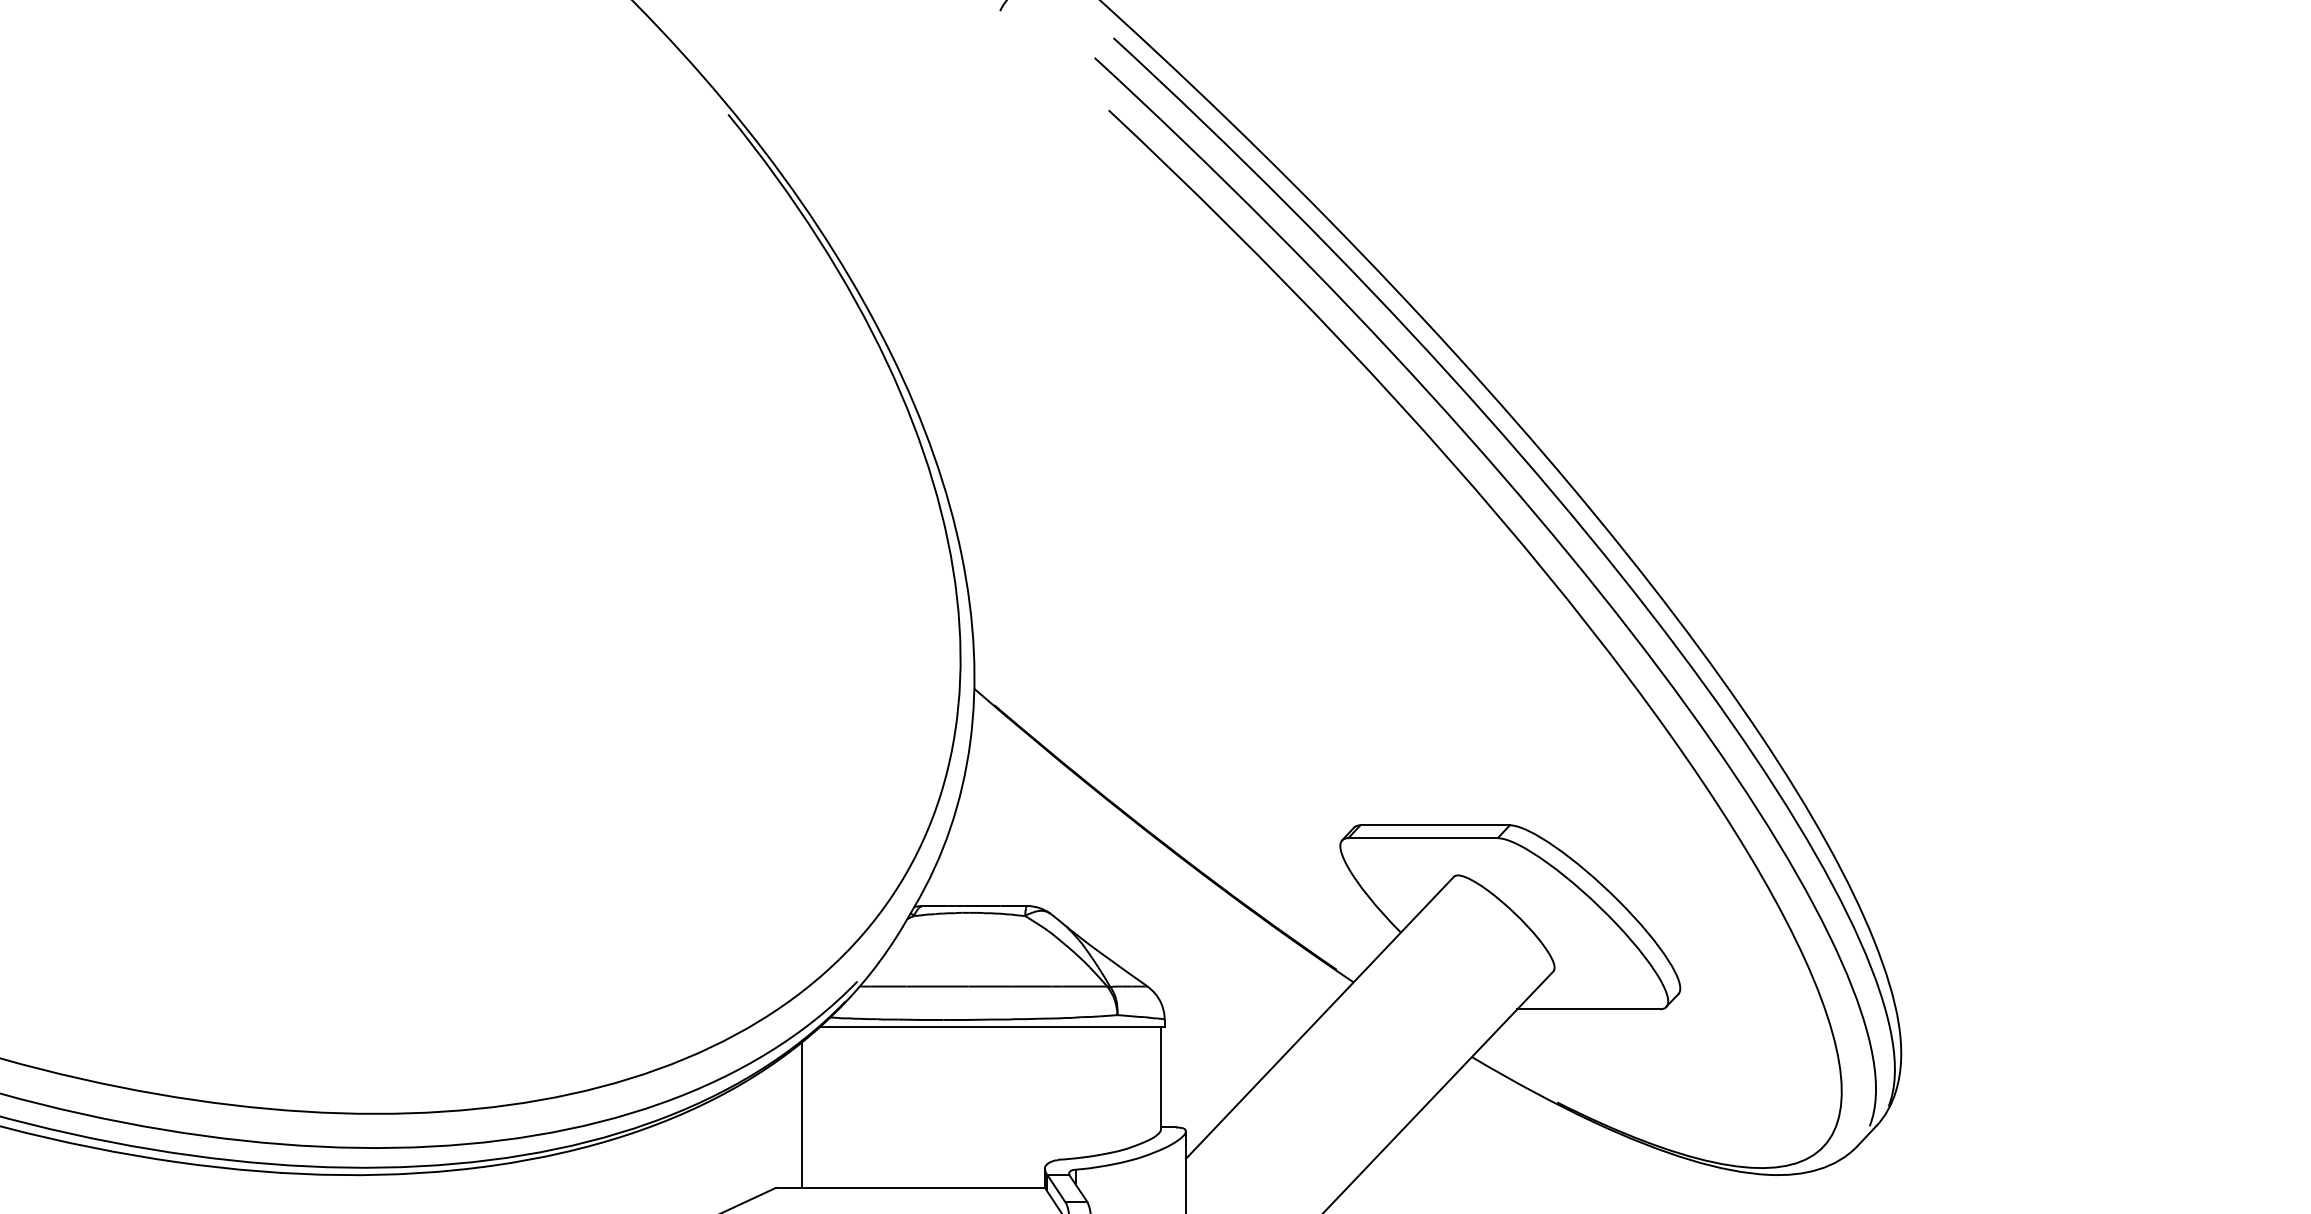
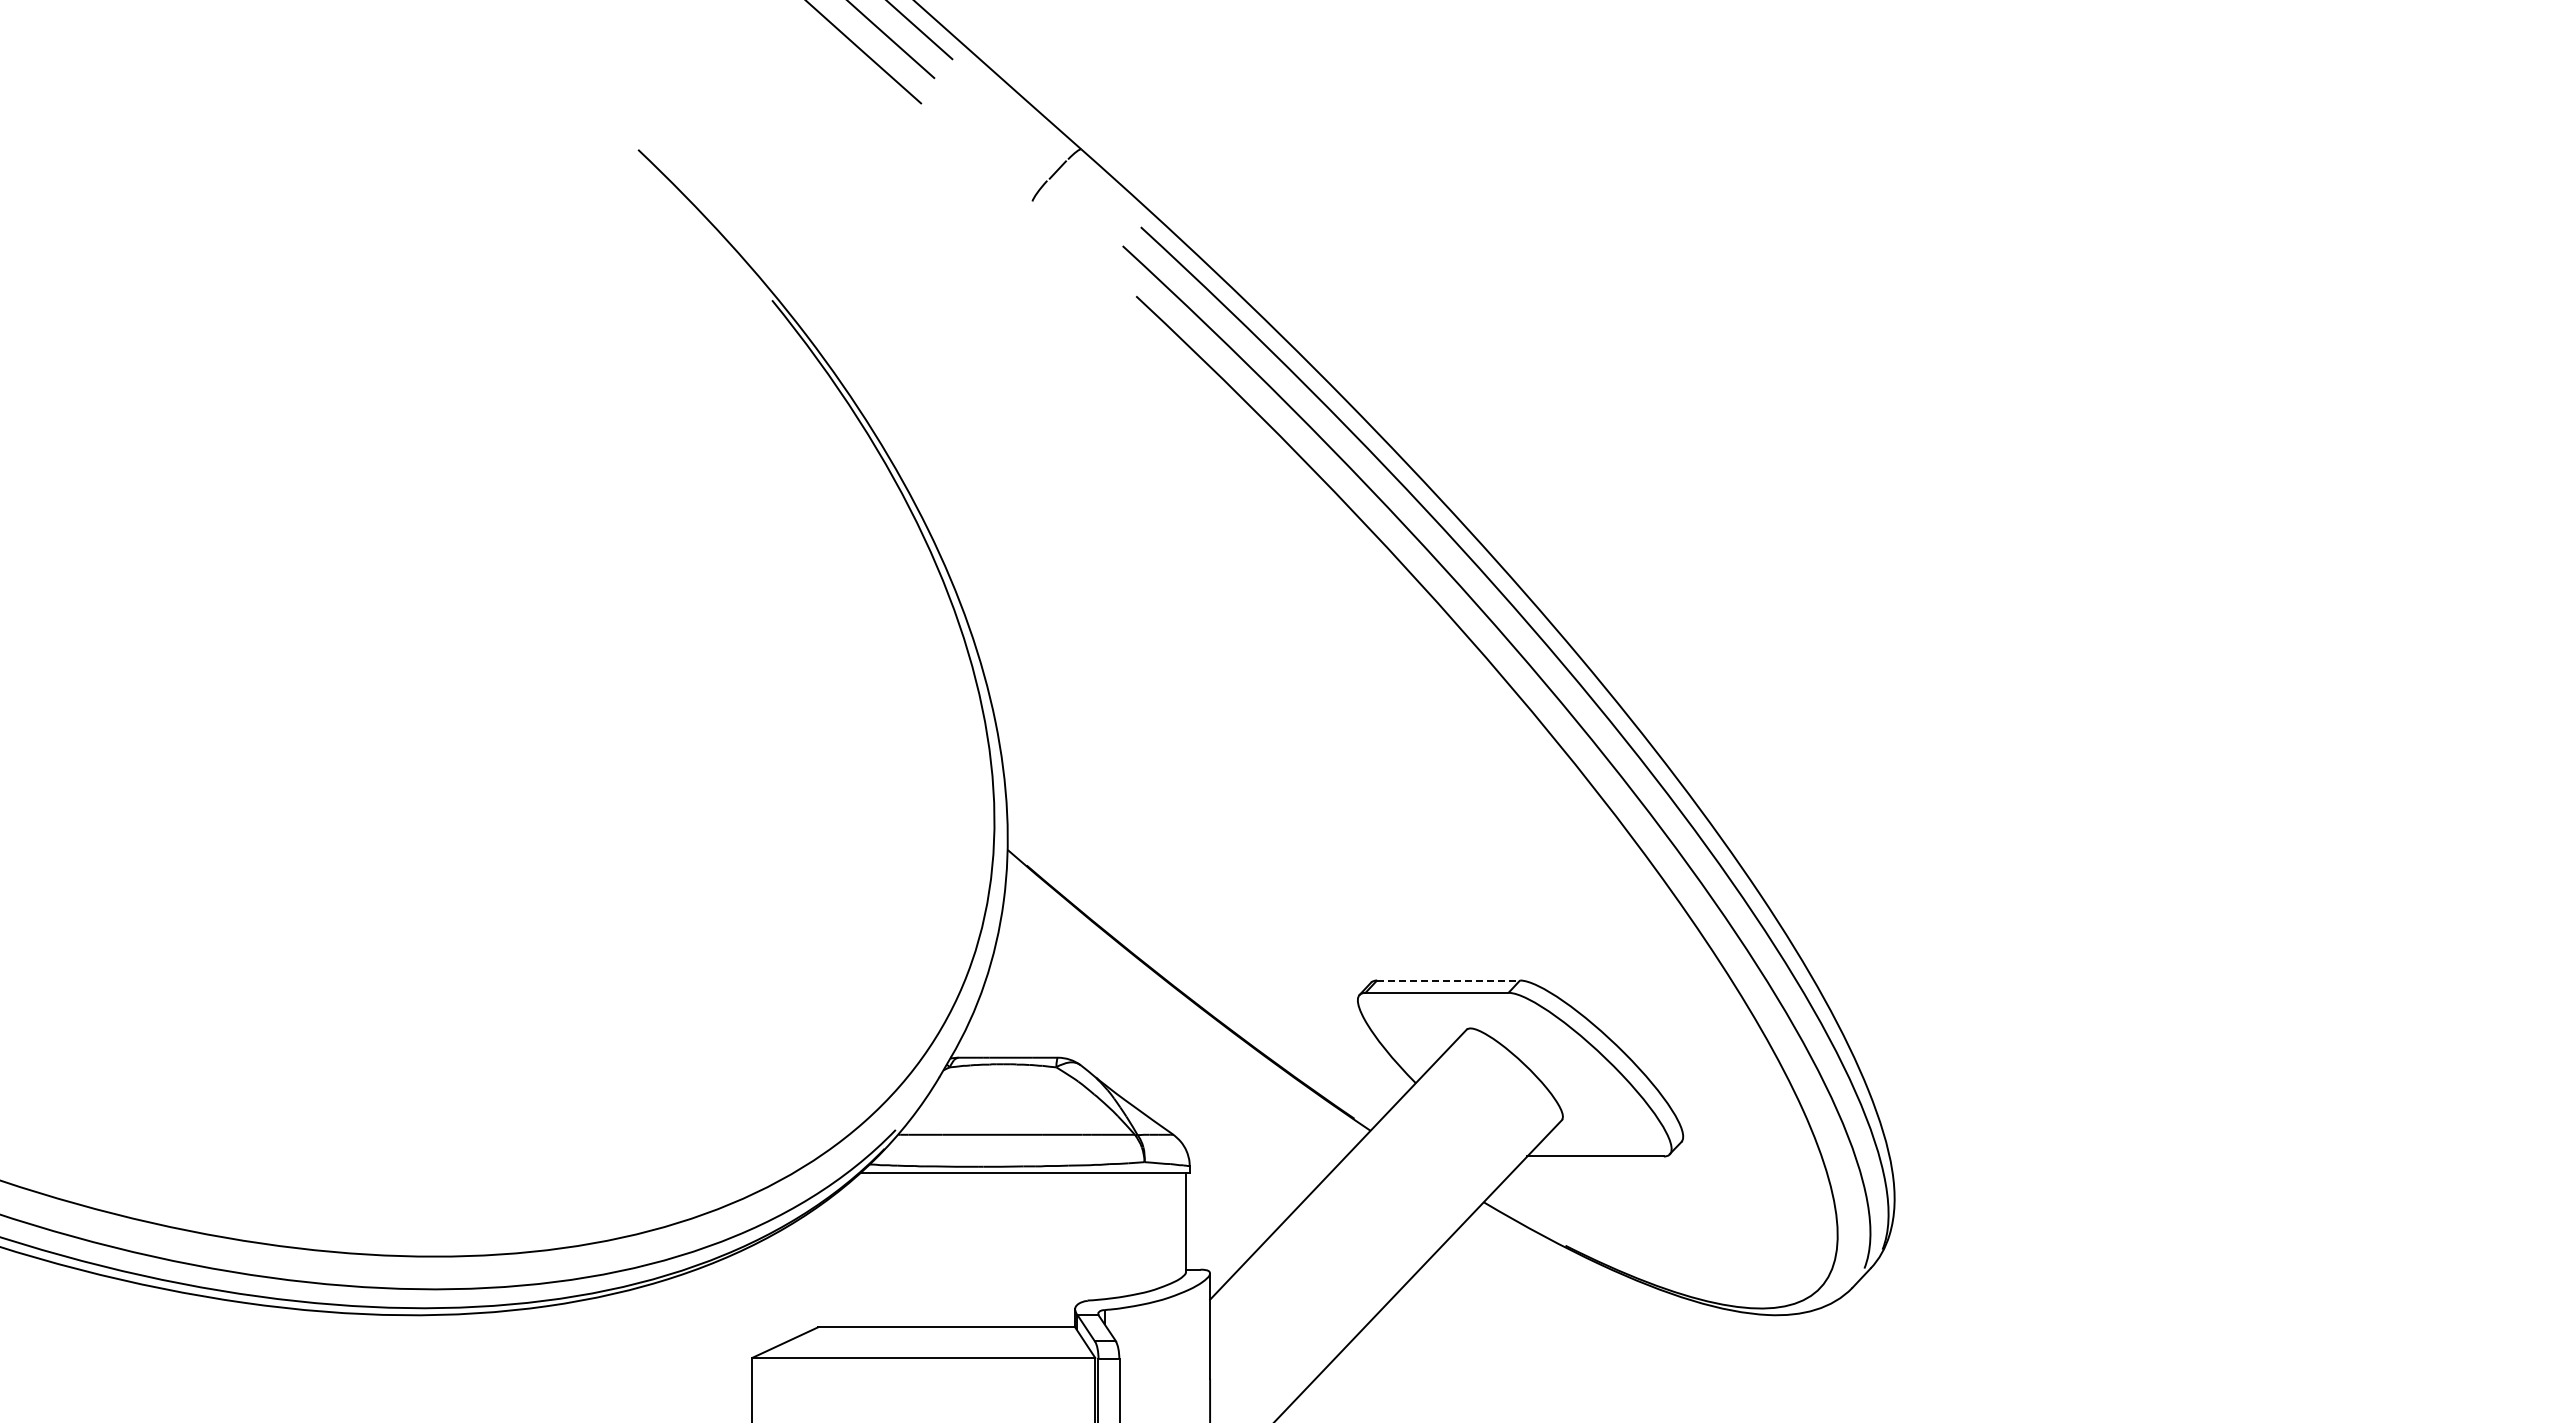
line: (1436, 825) -> (1449, 980), solid -> dashed
line: (801, 1114) -> (842, 1257), removed

